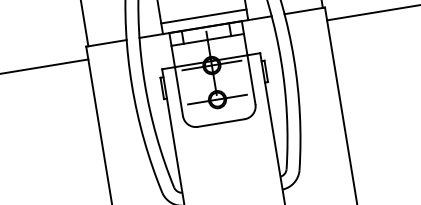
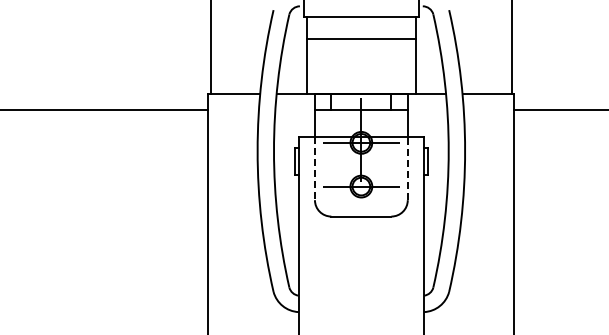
line: (203, 16) -> (360, 80), removed
line: (251, 79) -> (407, 168), solid -> dashed
line: (178, 92) -> (314, 169), solid -> dashed

